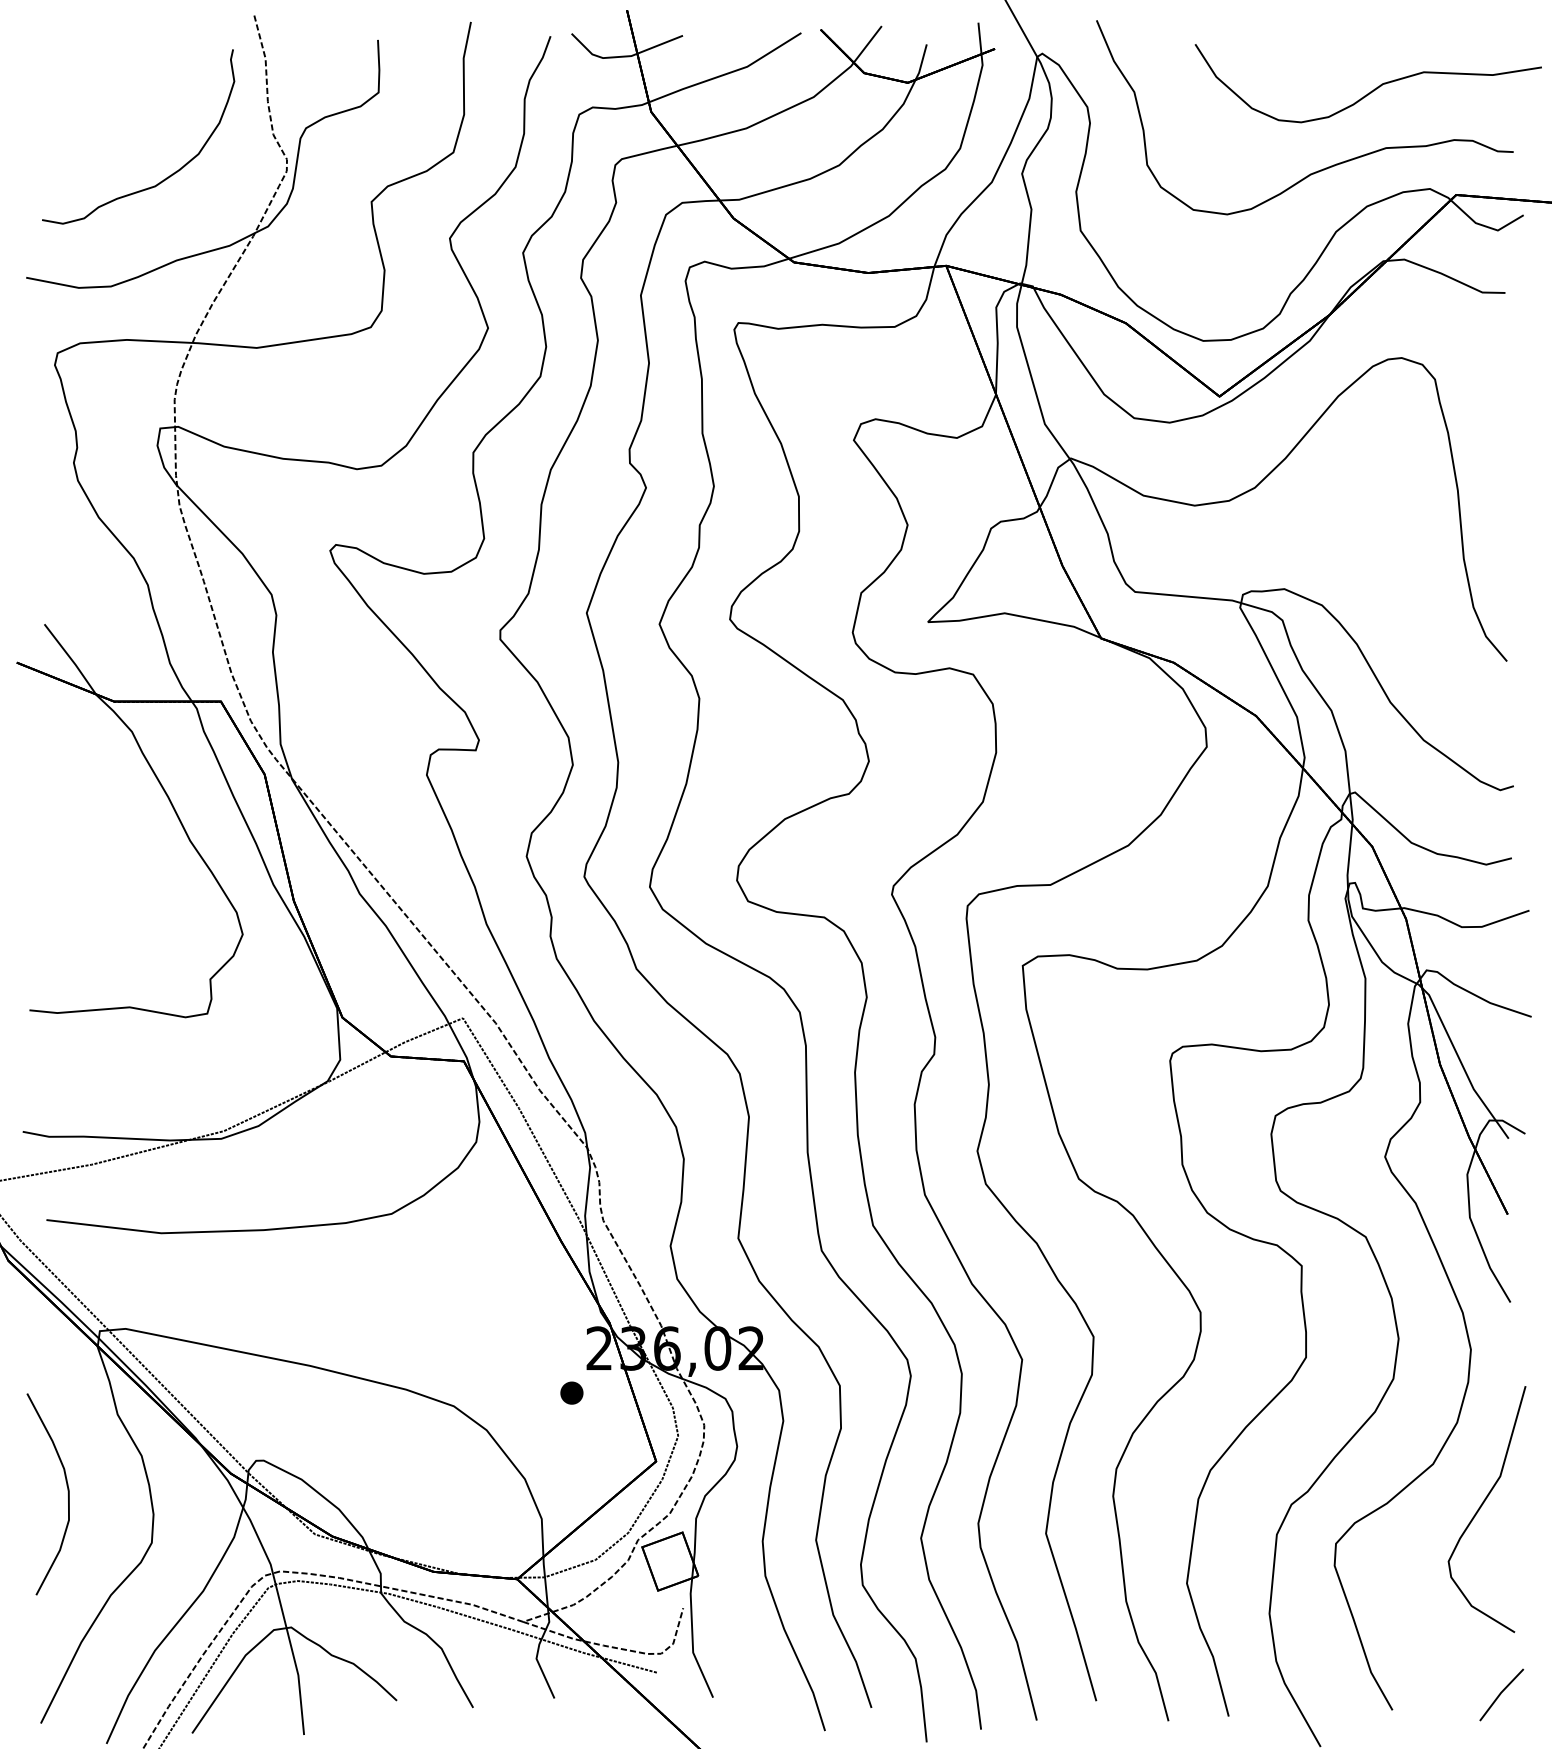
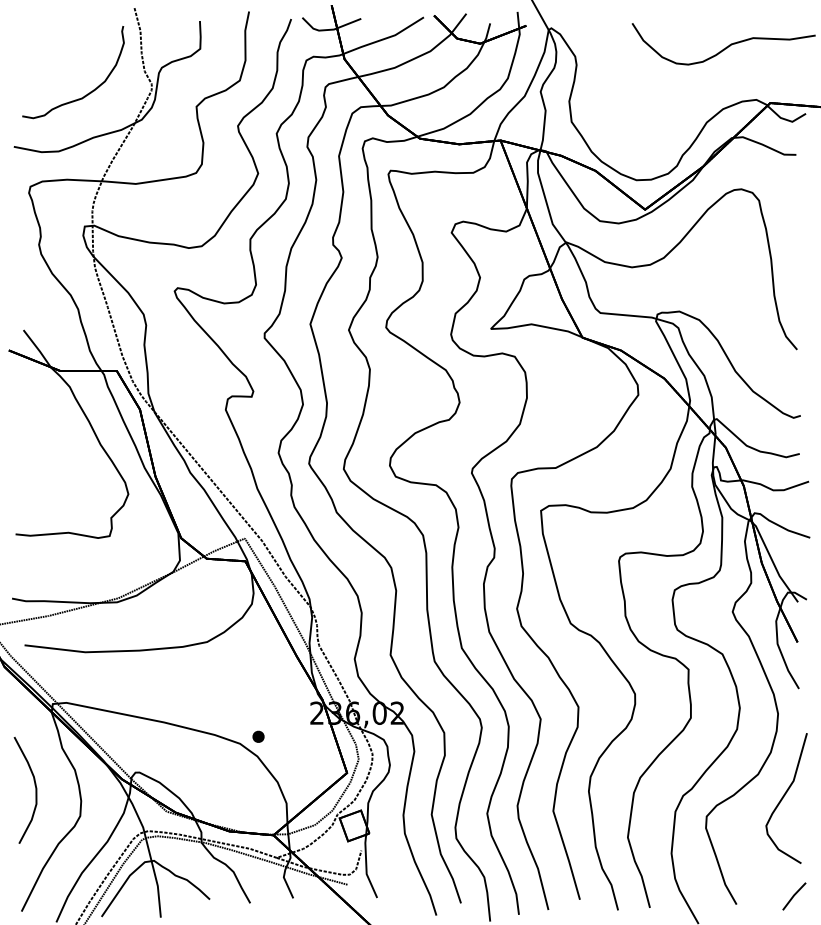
curve: (1322, 167) -> (699, 88), removed
part: (571, 1392) -> (258, 736), moved

